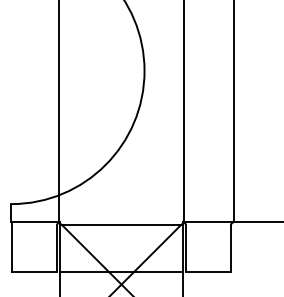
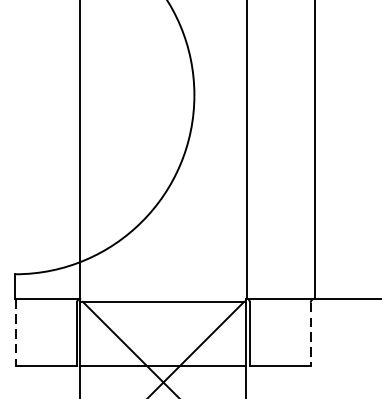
line: (12, 247) -> (16, 332), solid -> dashed
line: (231, 248) -> (311, 334), solid -> dashed

